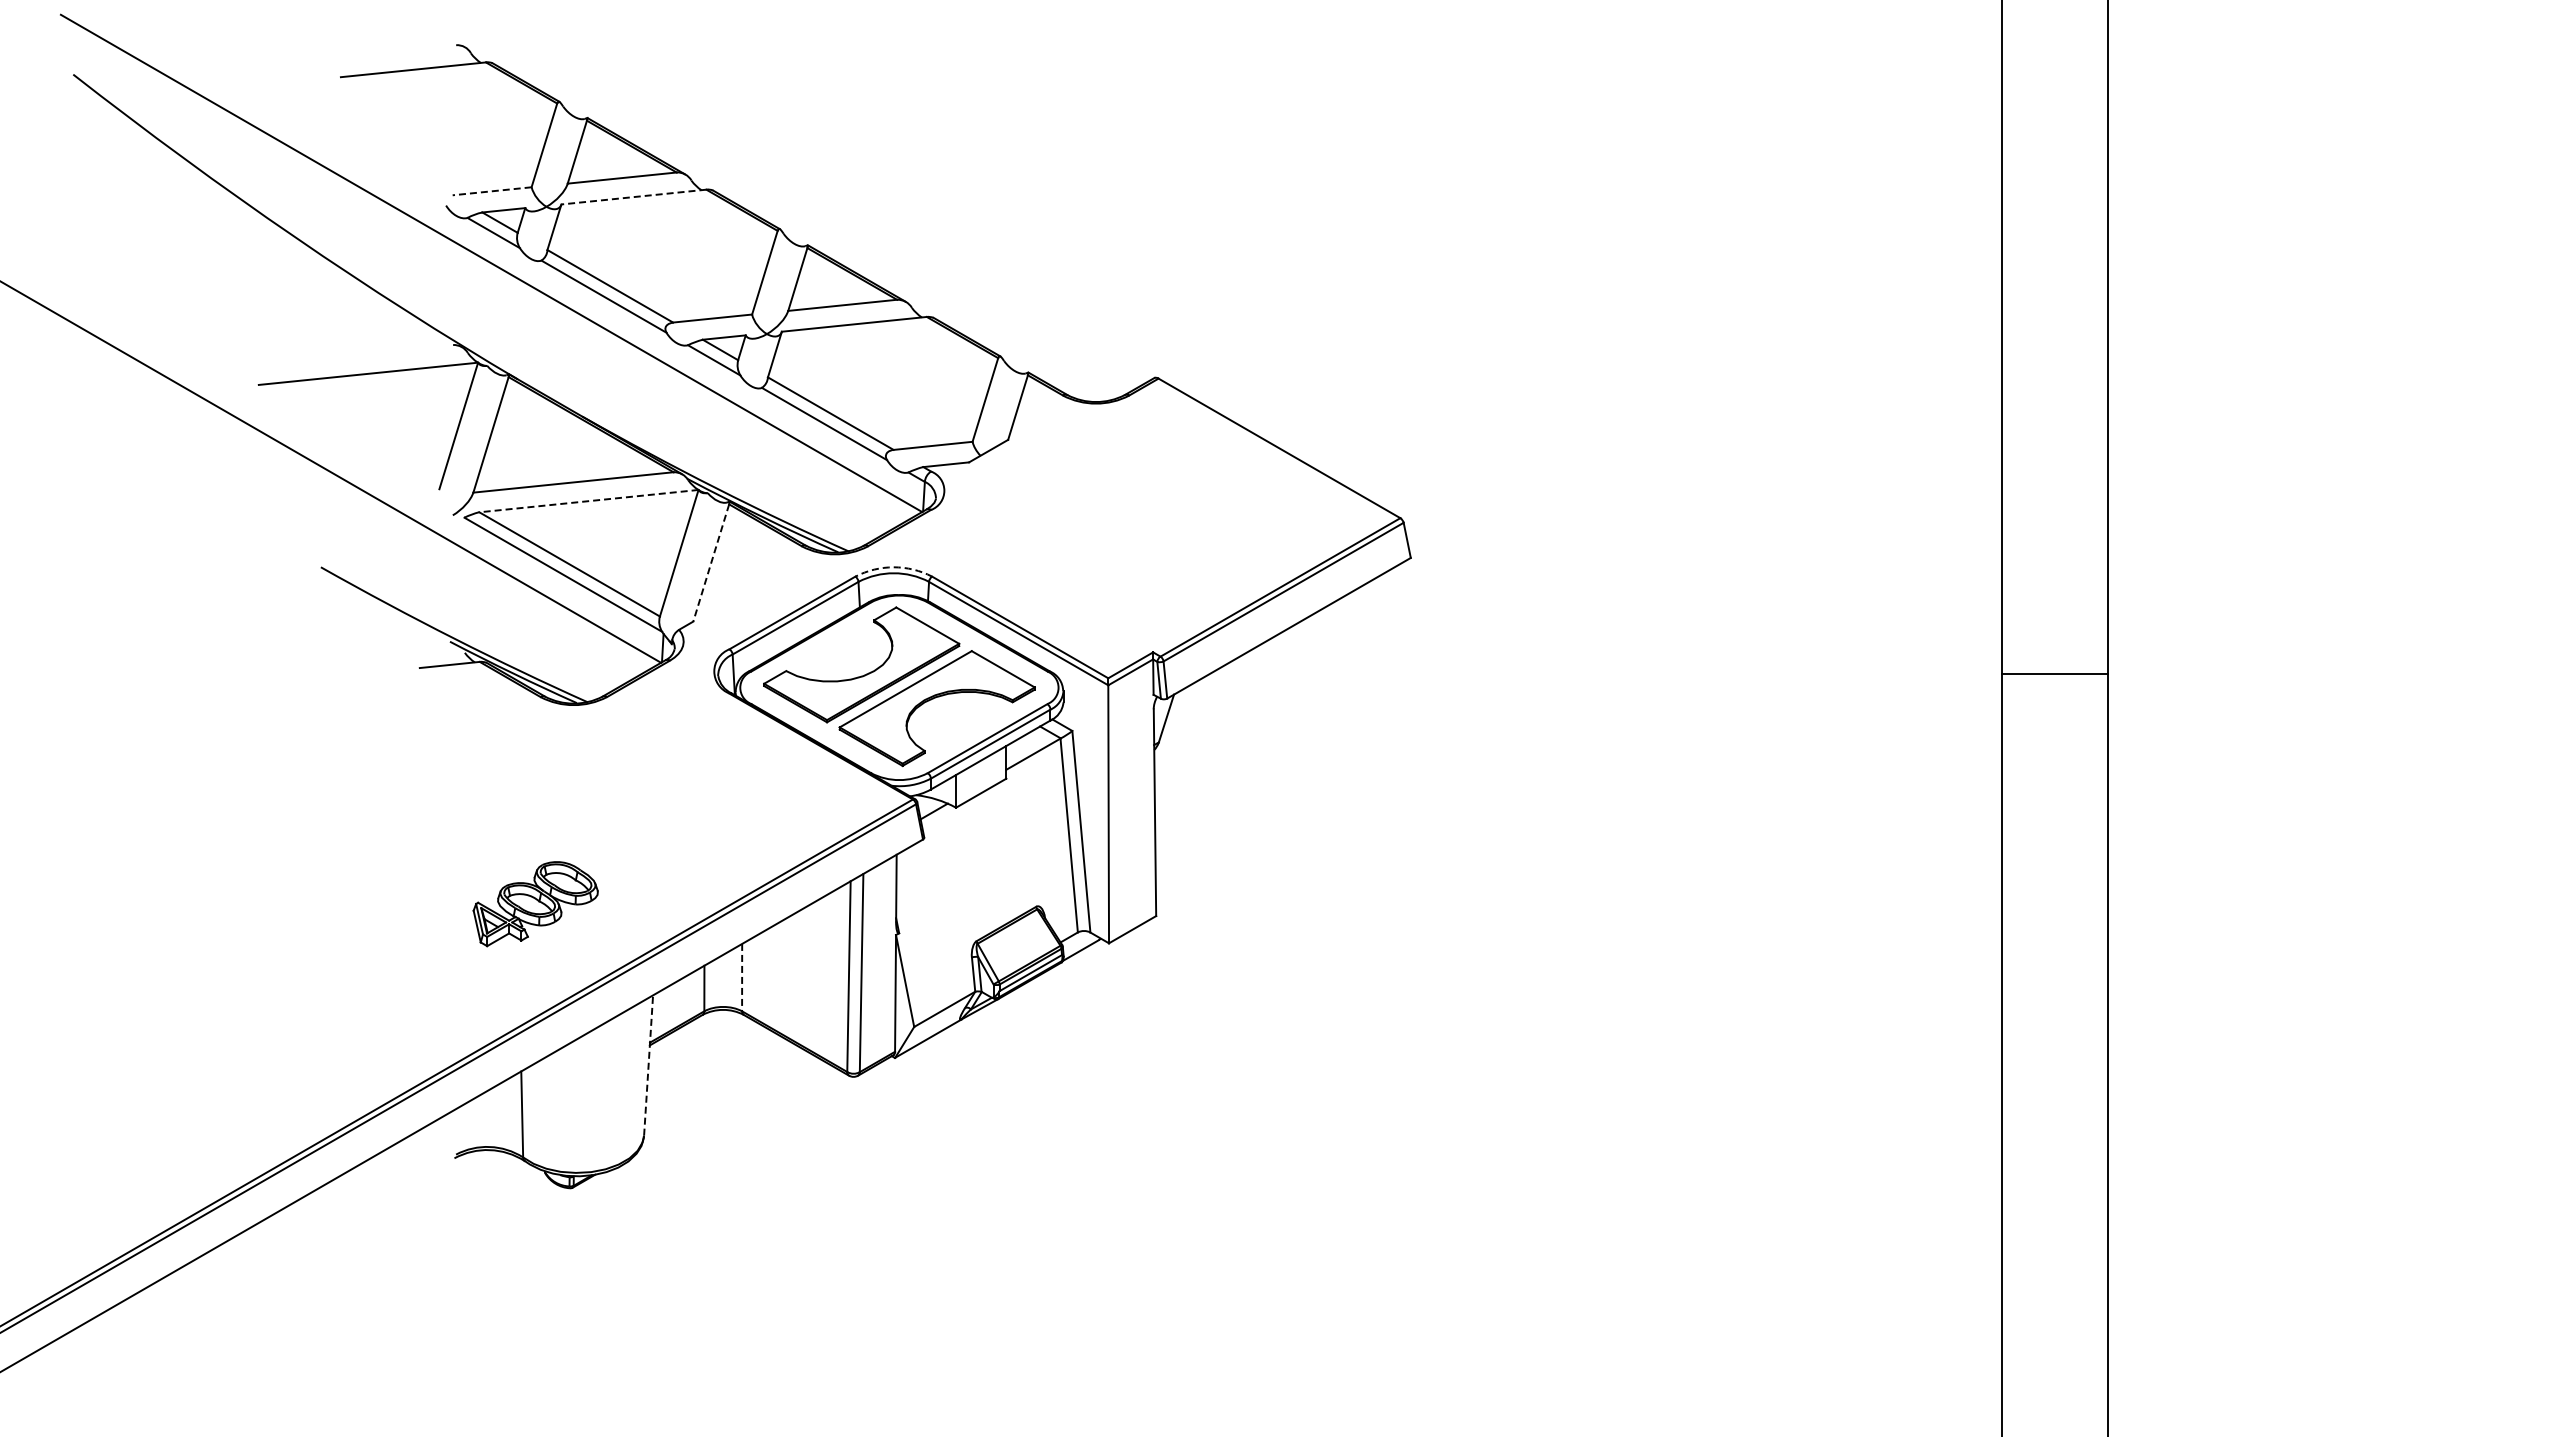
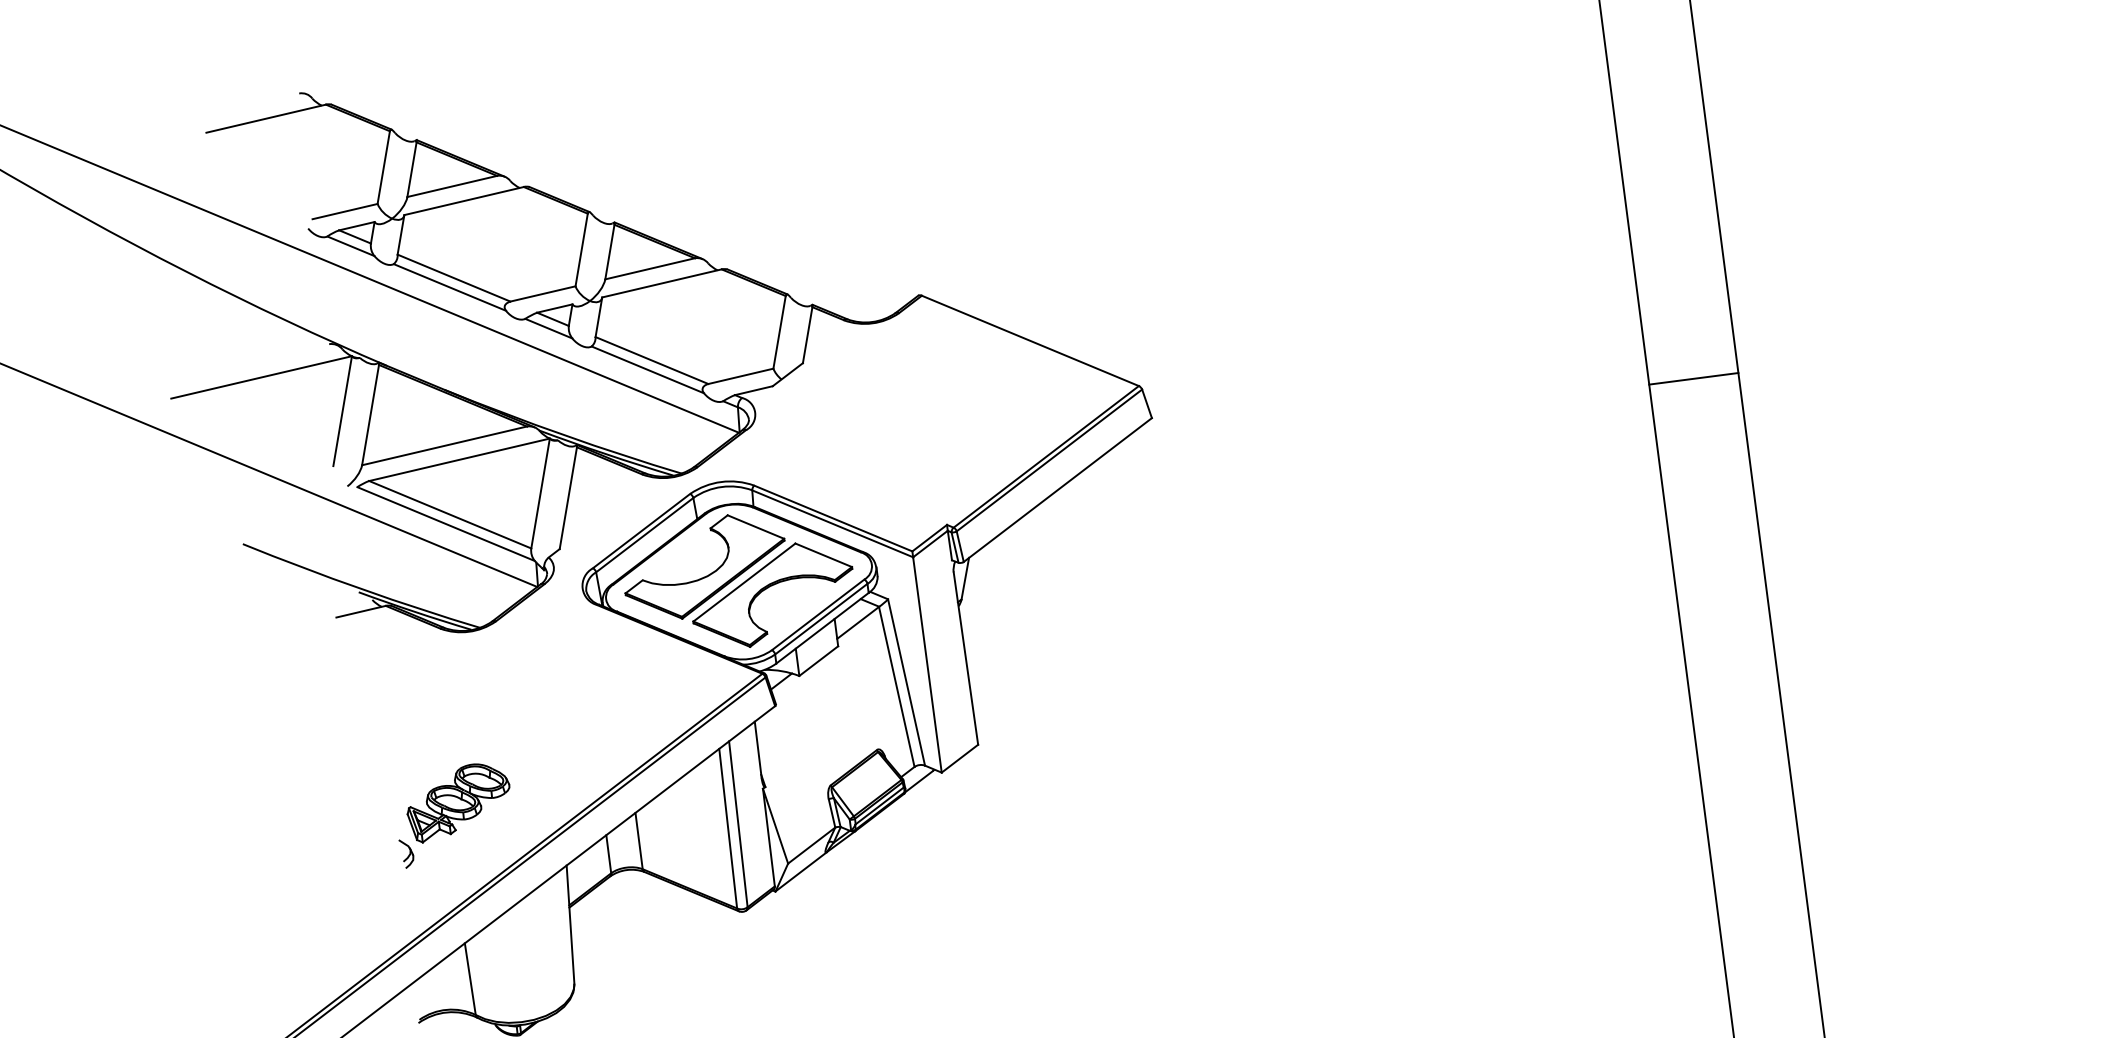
line: (492, 191) -> (345, 211), dashed -> solid
line: (633, 197) -> (463, 201), dashed -> solid
line: (588, 501) -> (459, 460), dashed -> solid
line: (711, 563) -> (568, 498), dashed -> solid
arc: (893, 567) -> (721, 482), dashed -> solid
line: (2054, 673) -> (1693, 378), moved
part: (466, 956) -> (406, 853), added
line: (742, 977) -> (639, 840), dashed -> solid
line: (648, 1065) -> (570, 924), dashed -> solid

